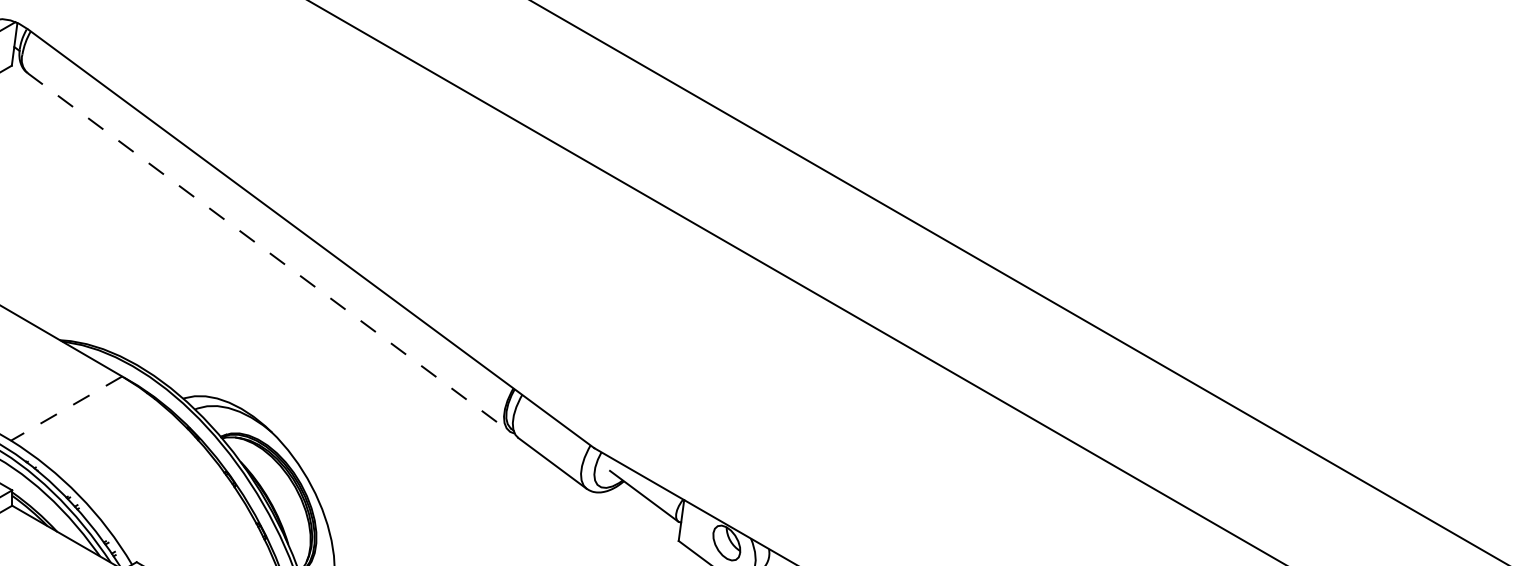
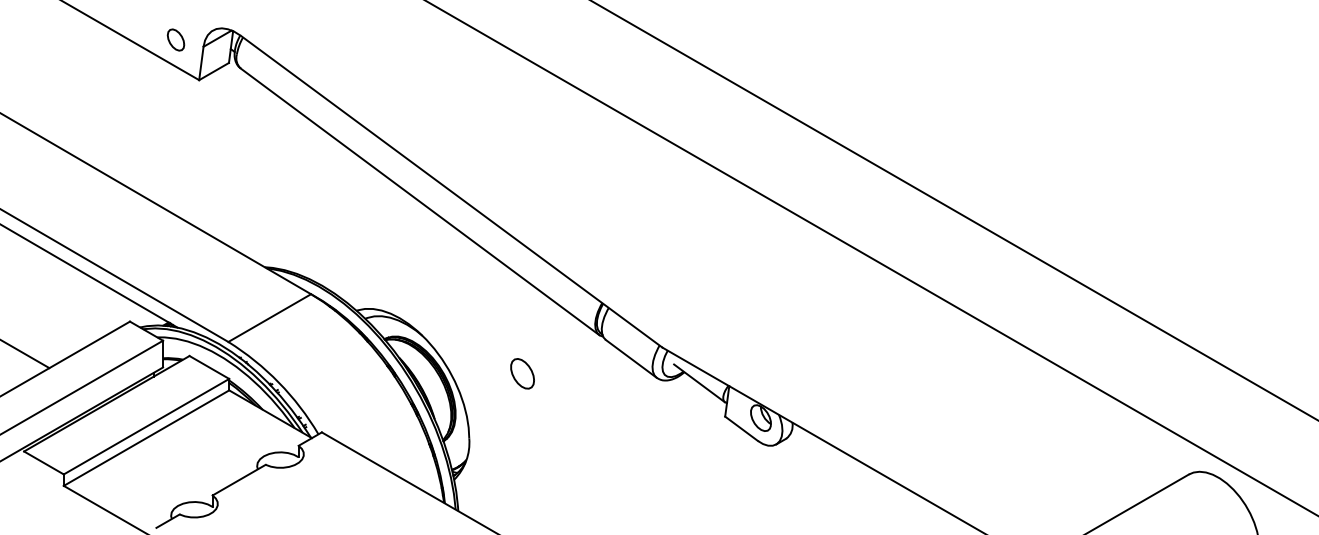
line: (269, 253) -> (420, 202), dashed -> solid
line: (66, 409) -> (269, 318), dashed -> solid
part: (406, 483) -> (522, 373), added

